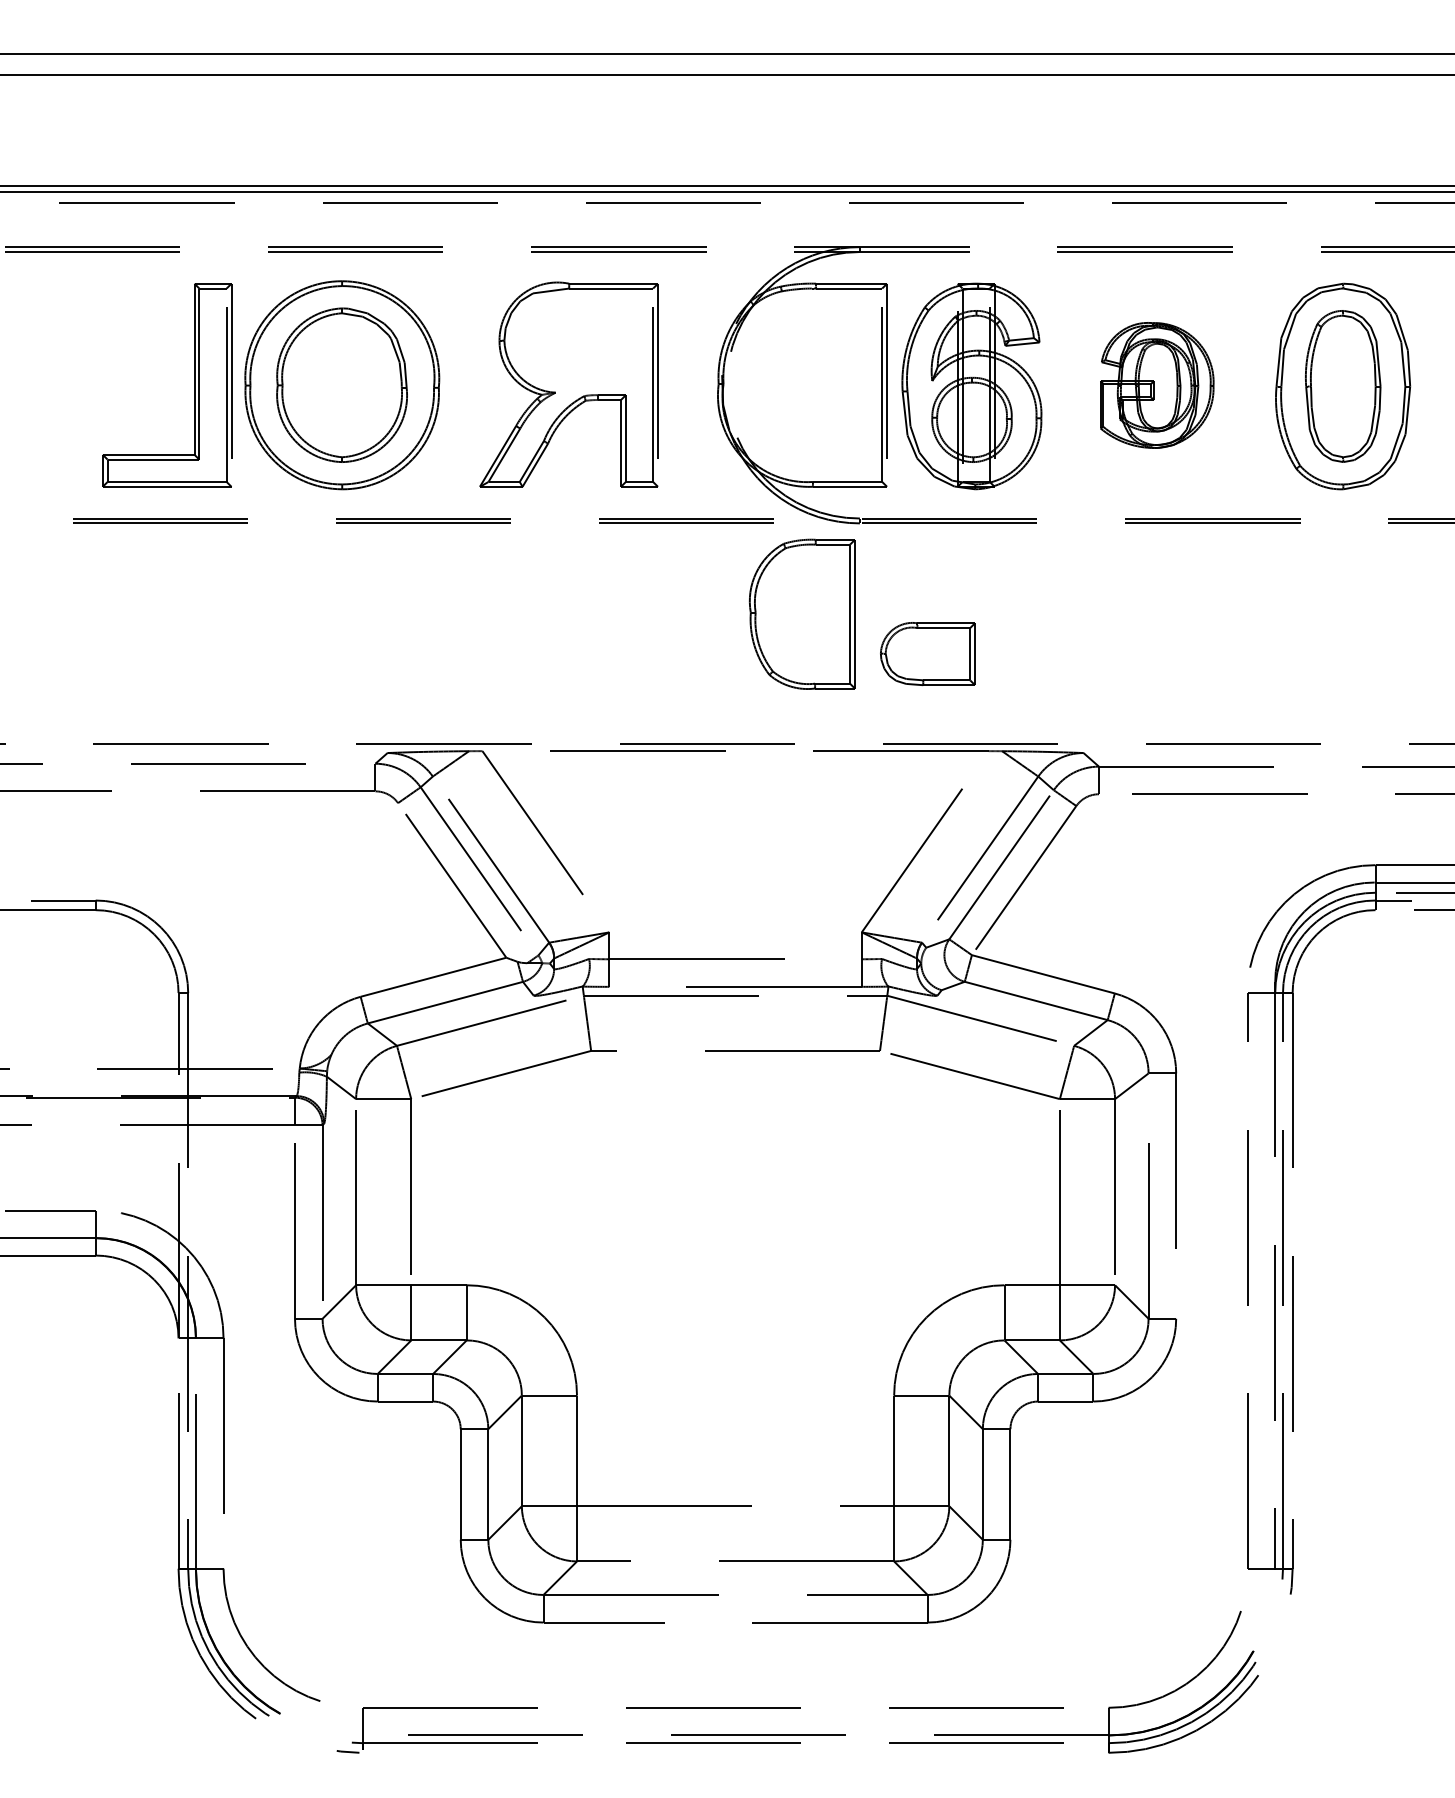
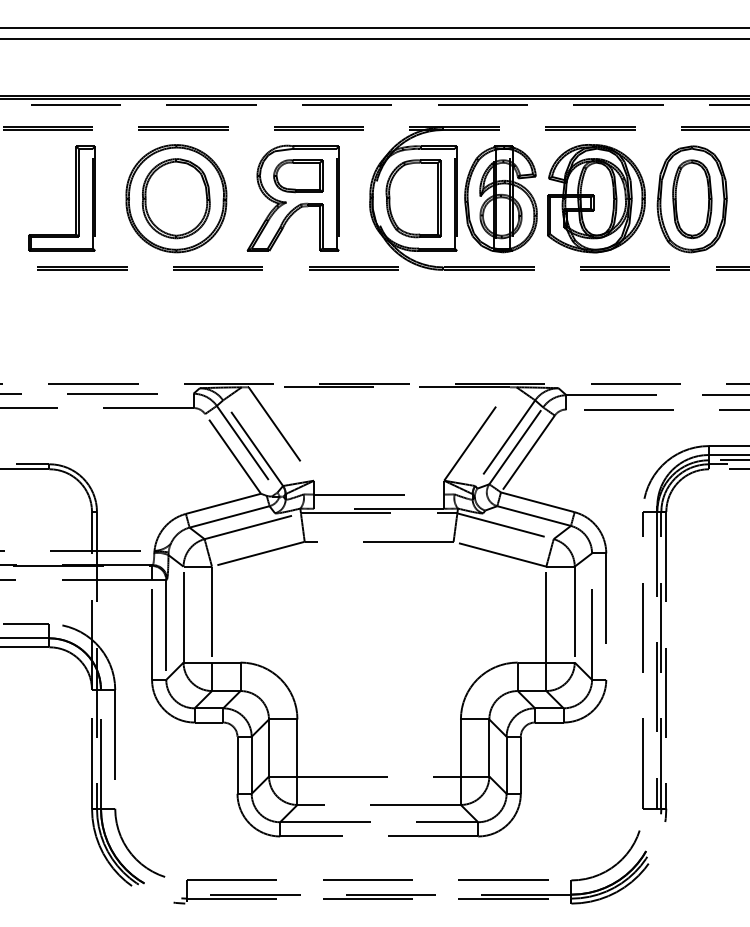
part: (193, 384) -> (75, 198), moved
part: (1157, 384) -> (596, 198), size x1.67
part: (802, 613) -> (413, 198), moved
part: (928, 654) -> (298, 176), moved

